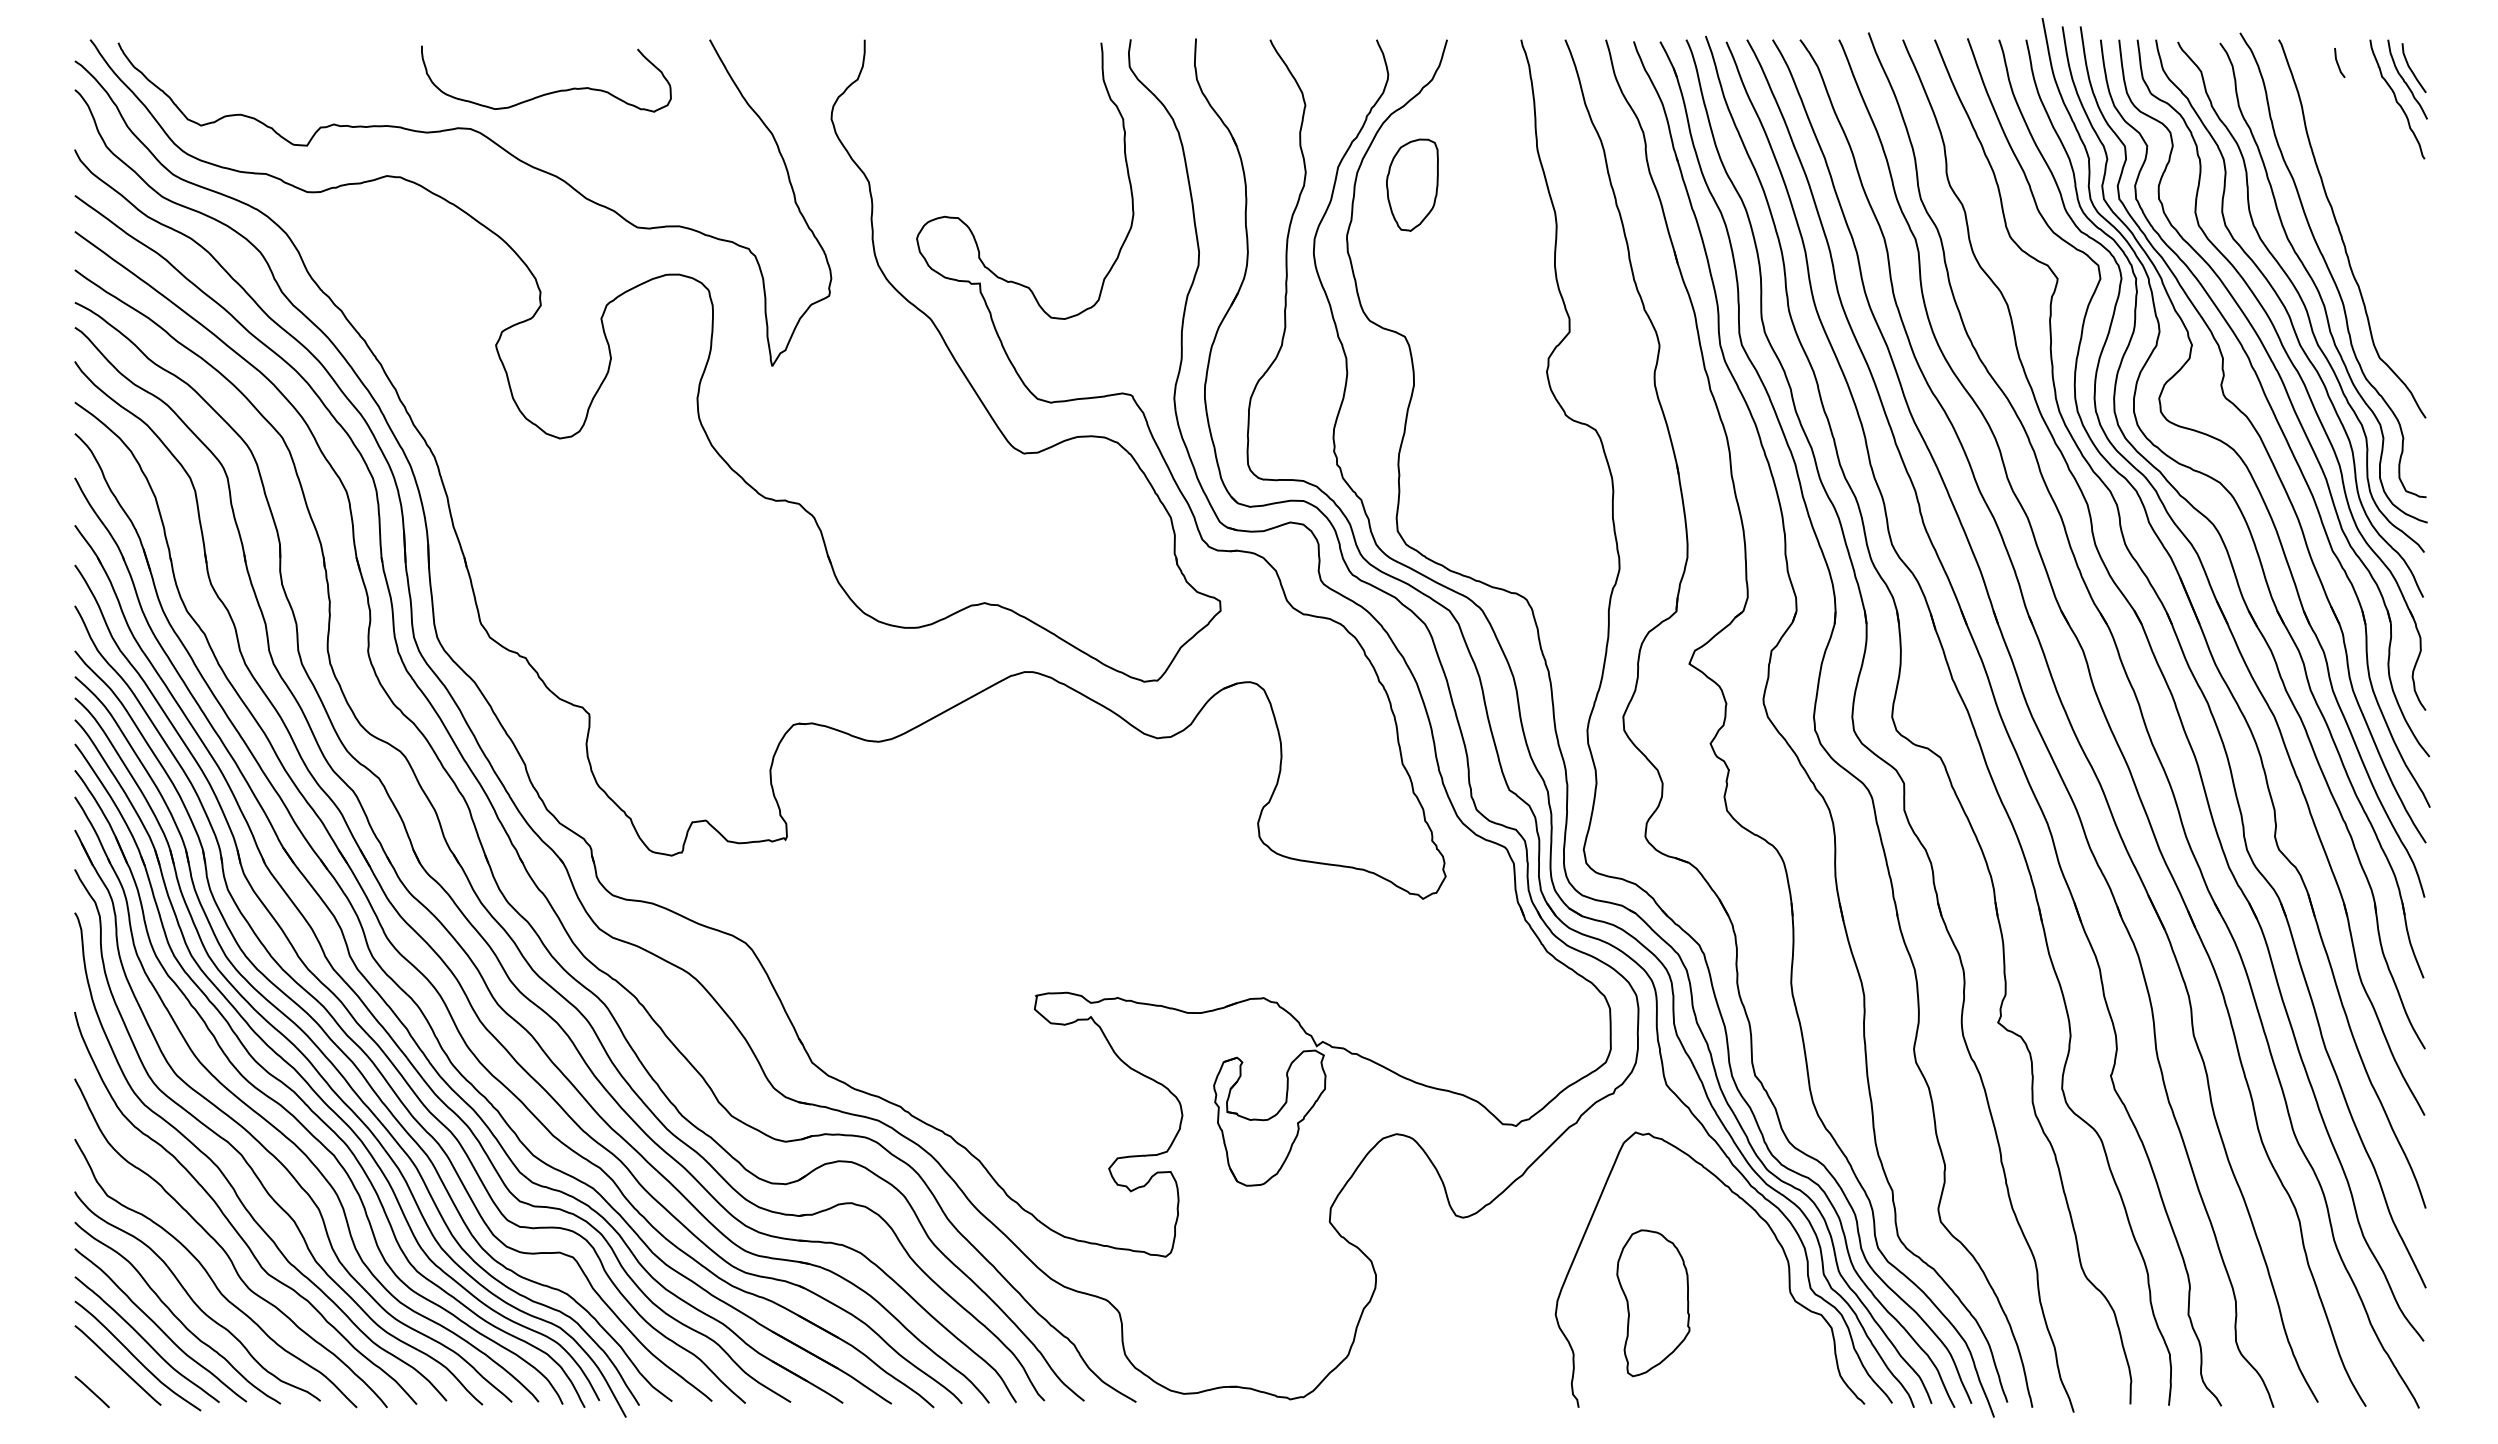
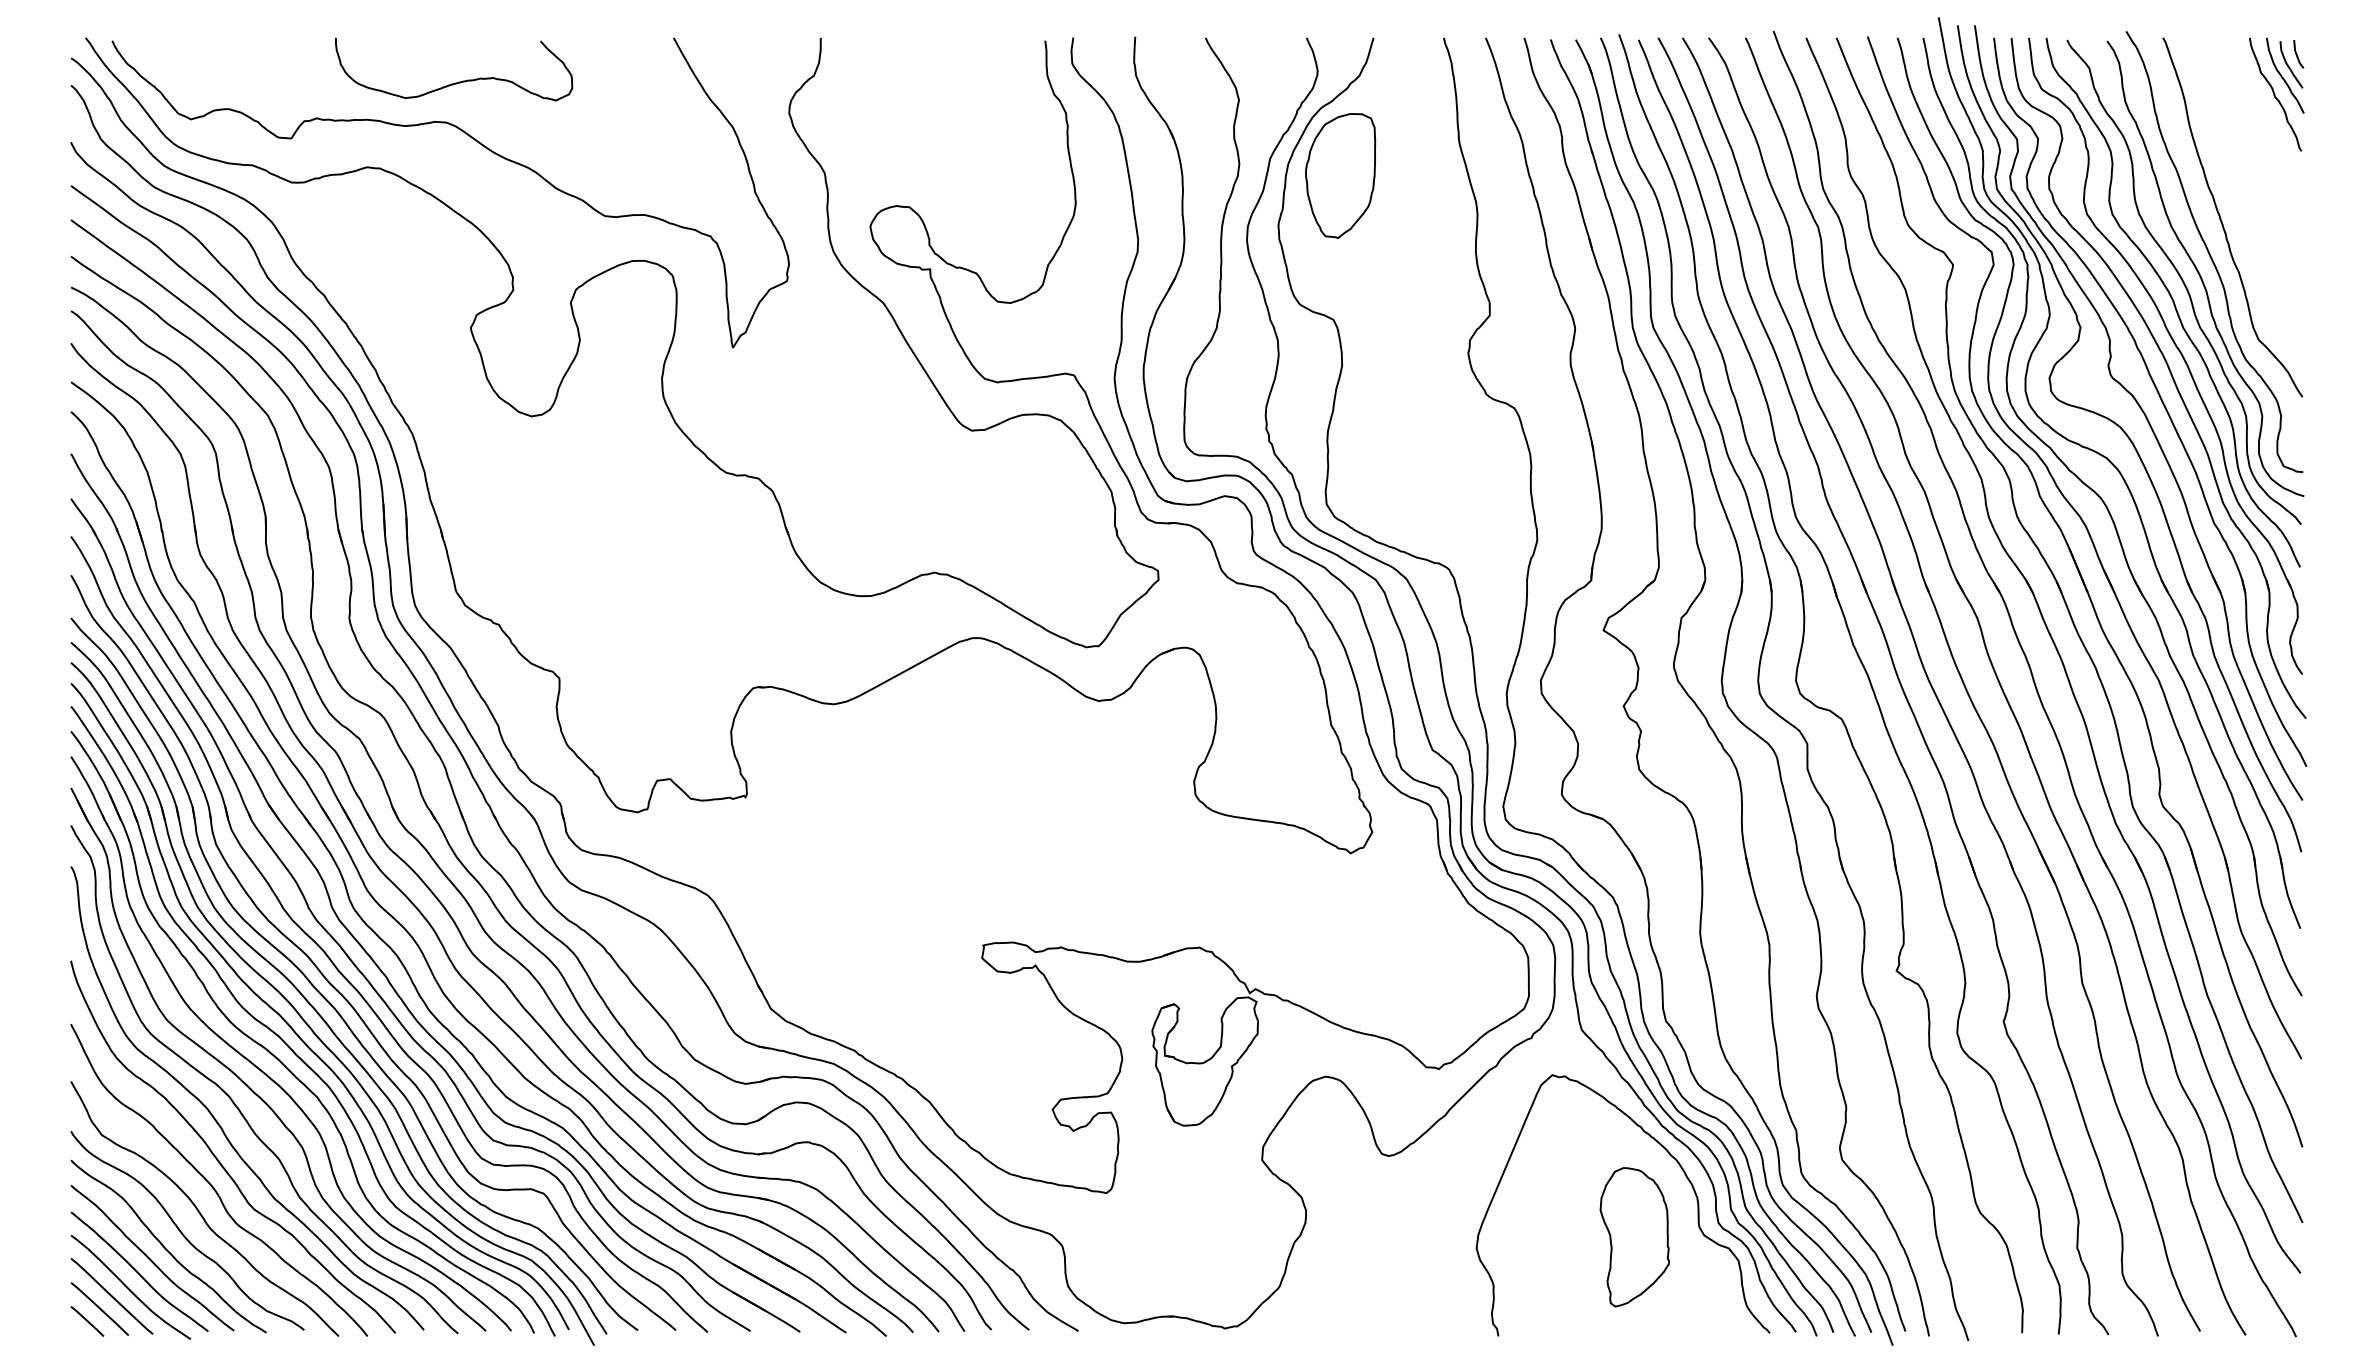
line: (2338, 63) -> (2297, 54), moved
curve: (548, 92) -> (456, 82), moved
part: (1412, 185) -> (1340, 176), size x1.43
part: (1653, 1303) -> (1634, 1237), moved
line: (104, 1378) -> (99, 1308), added

